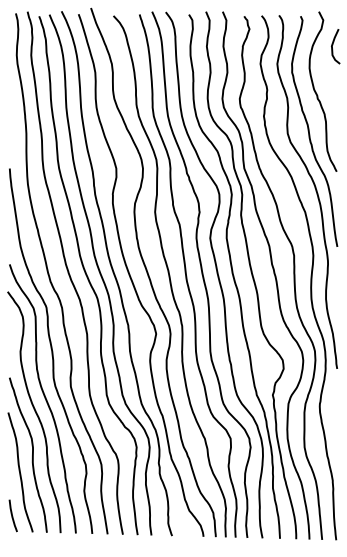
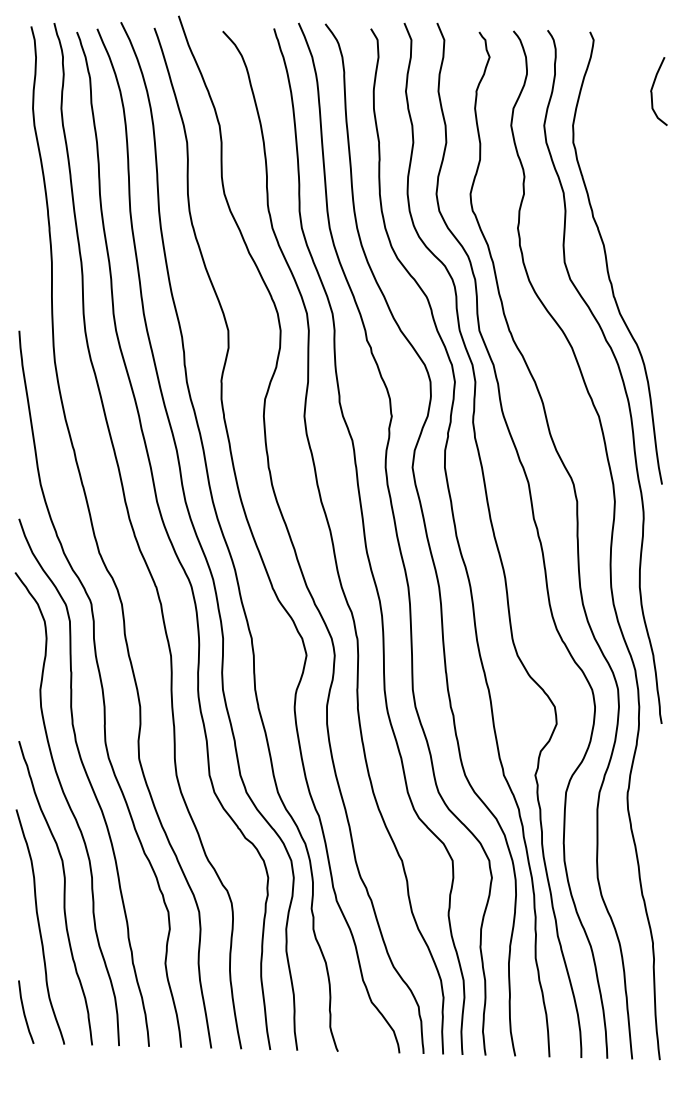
curve: (317, 93) -> (623, 183), removed

